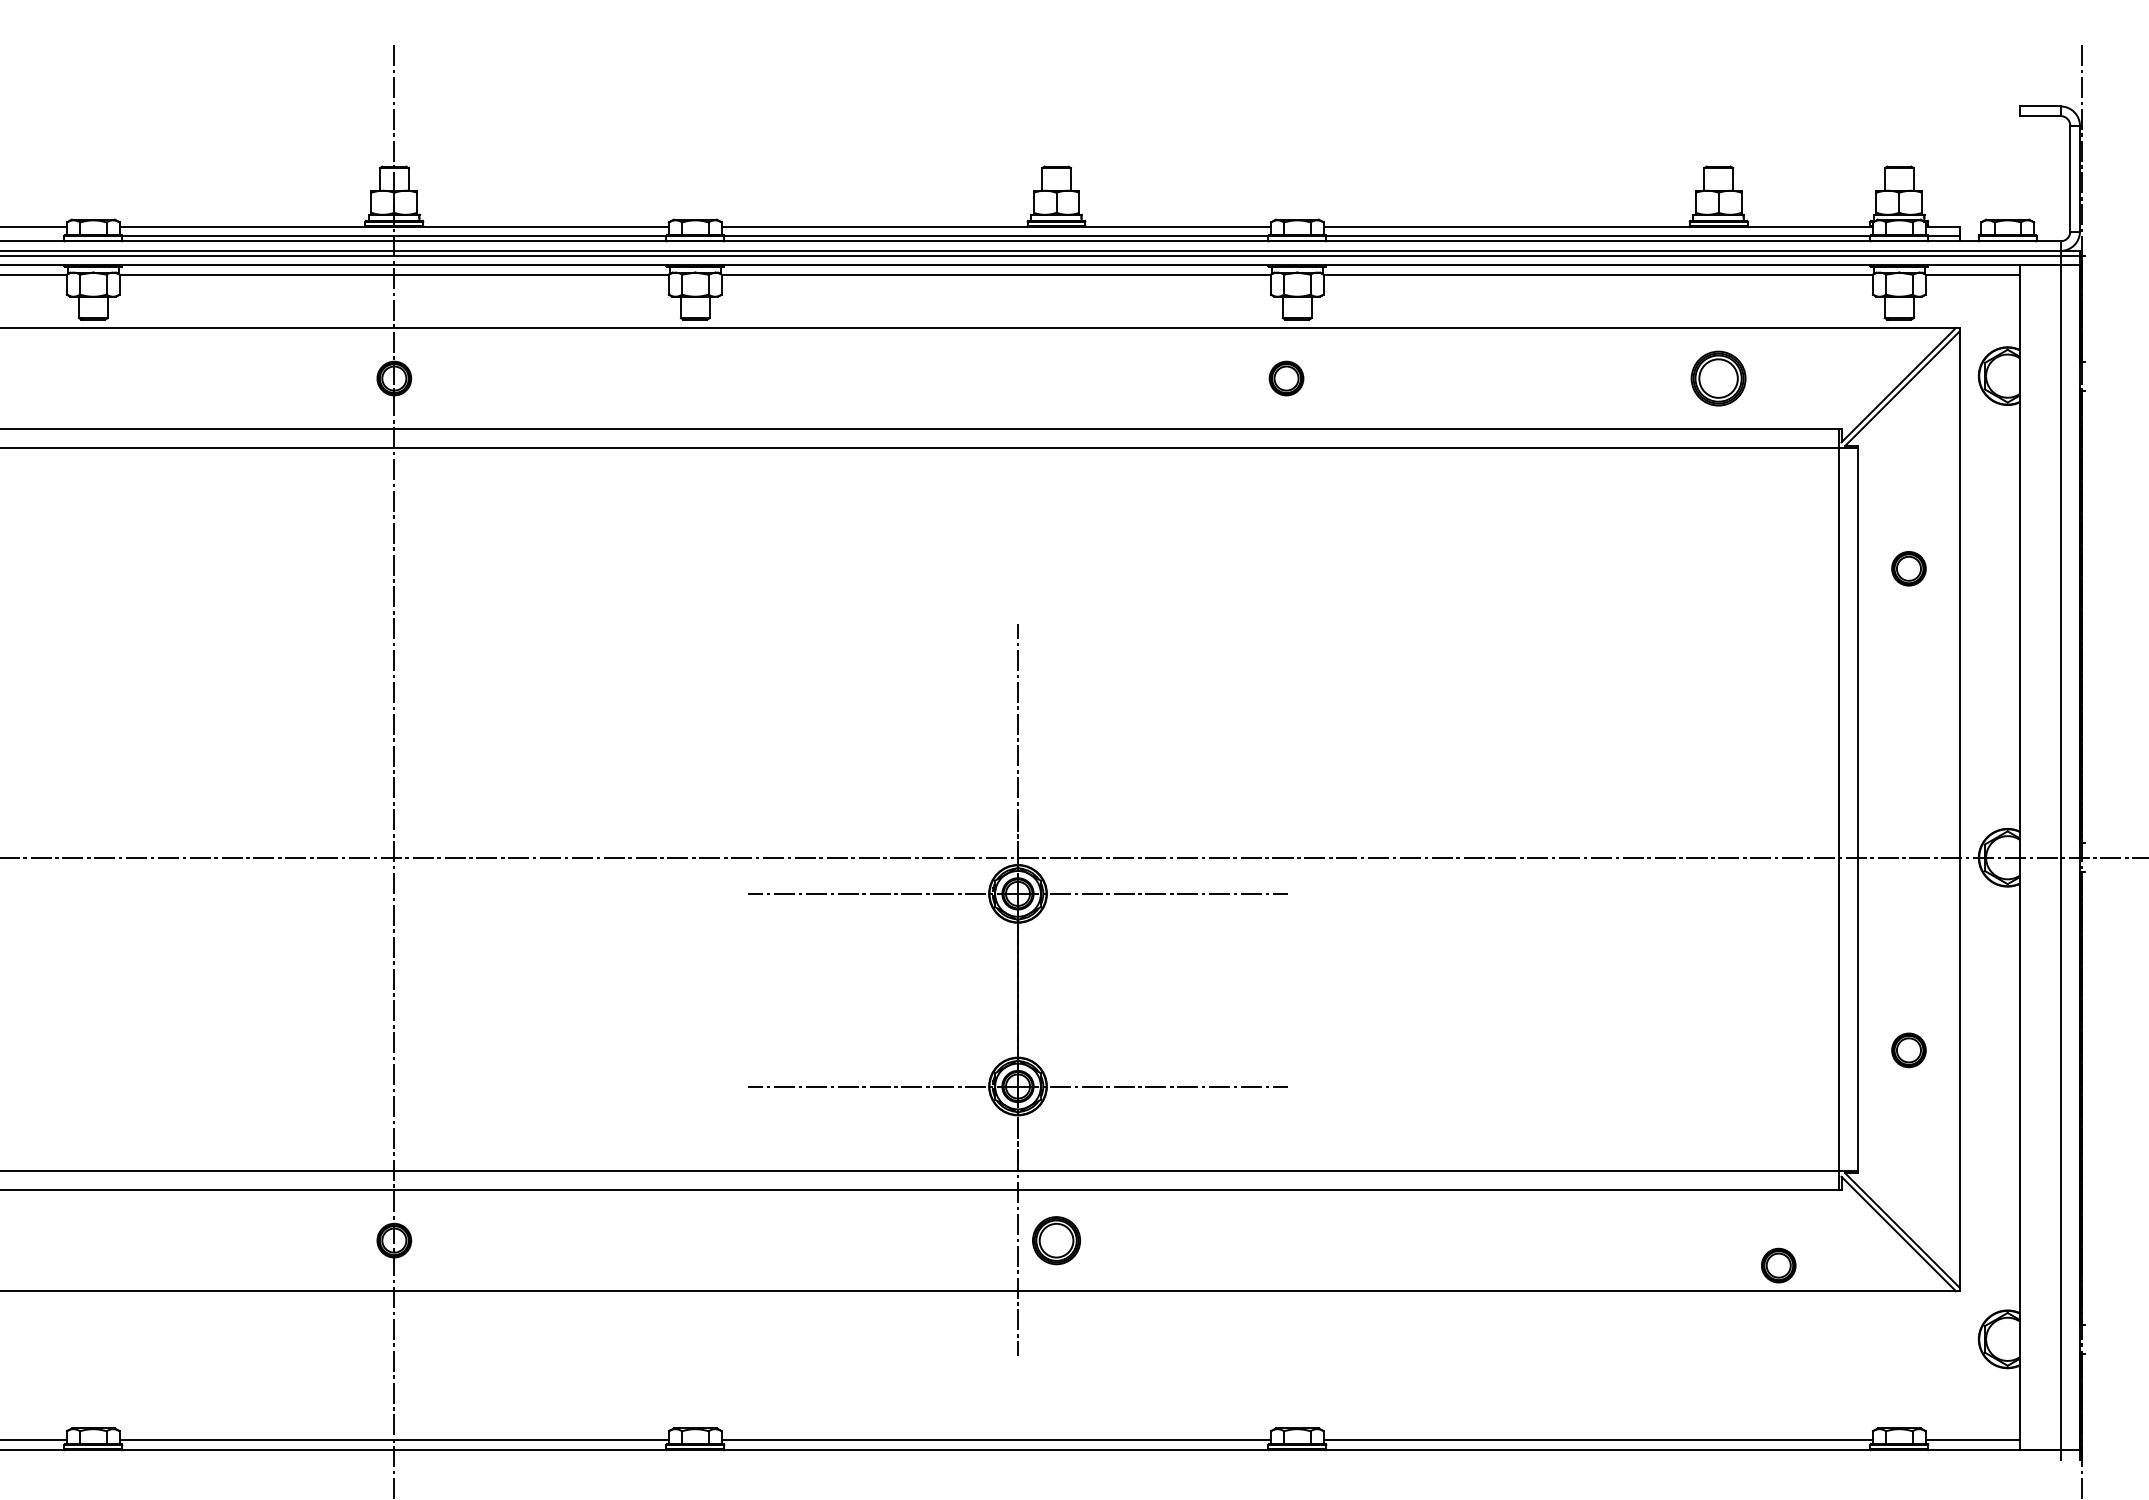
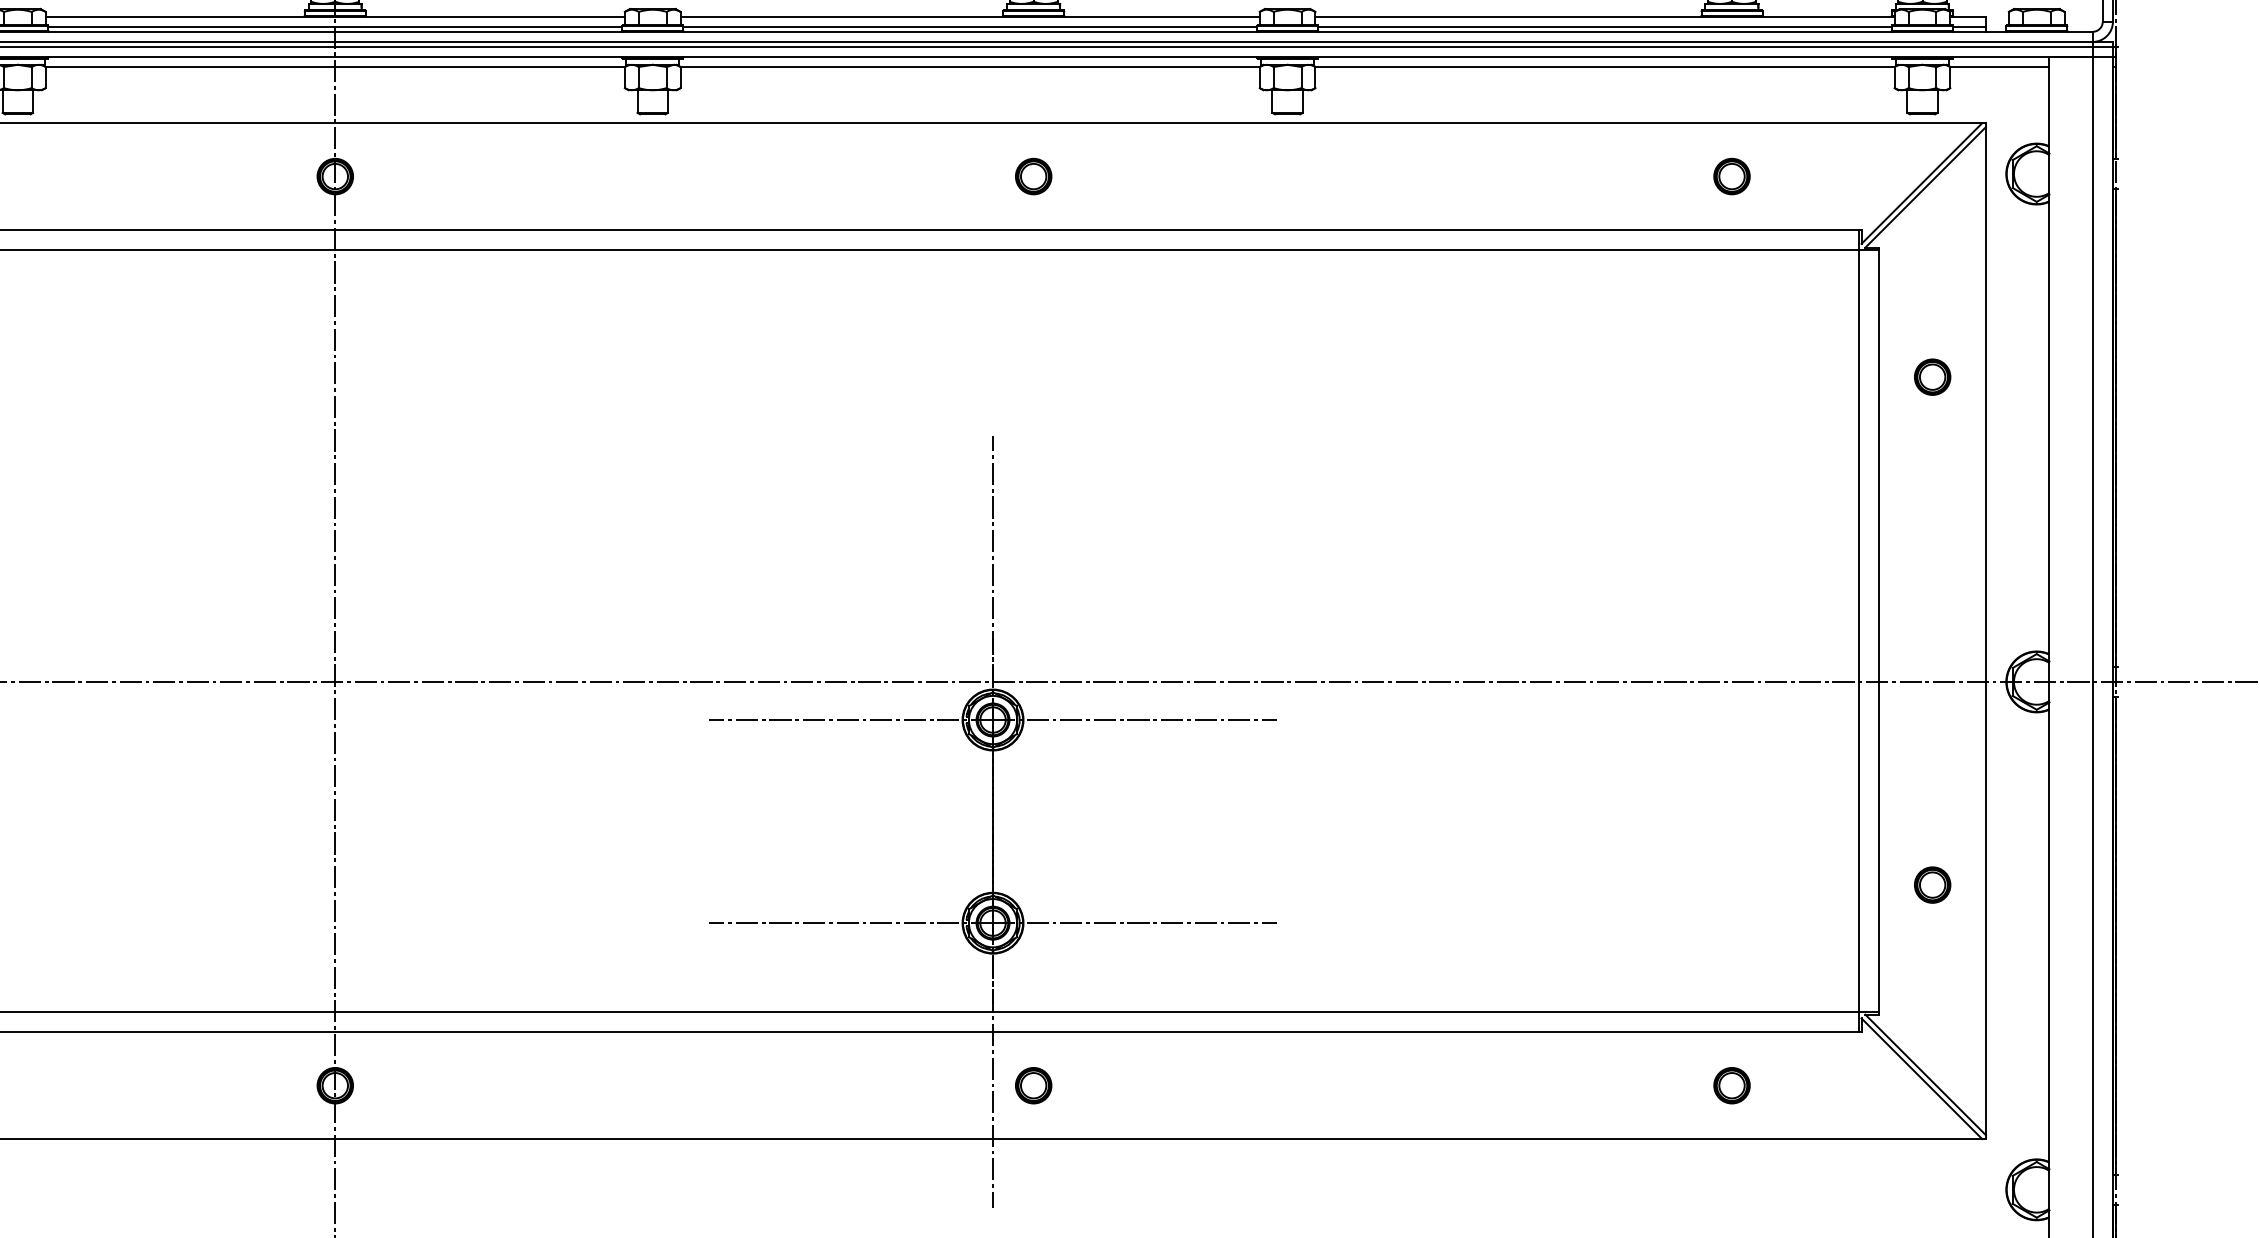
part: (1286, 378) -> (1033, 176), moved
part: (1718, 378) -> (1731, 176), size x0.62
part: (1056, 1240) -> (1033, 1085), size x0.71
part: (1778, 1265) -> (1731, 1085), moved

